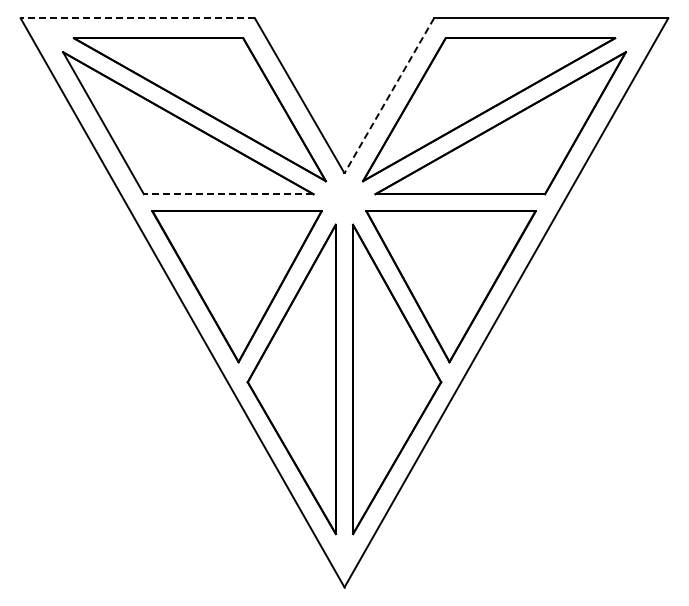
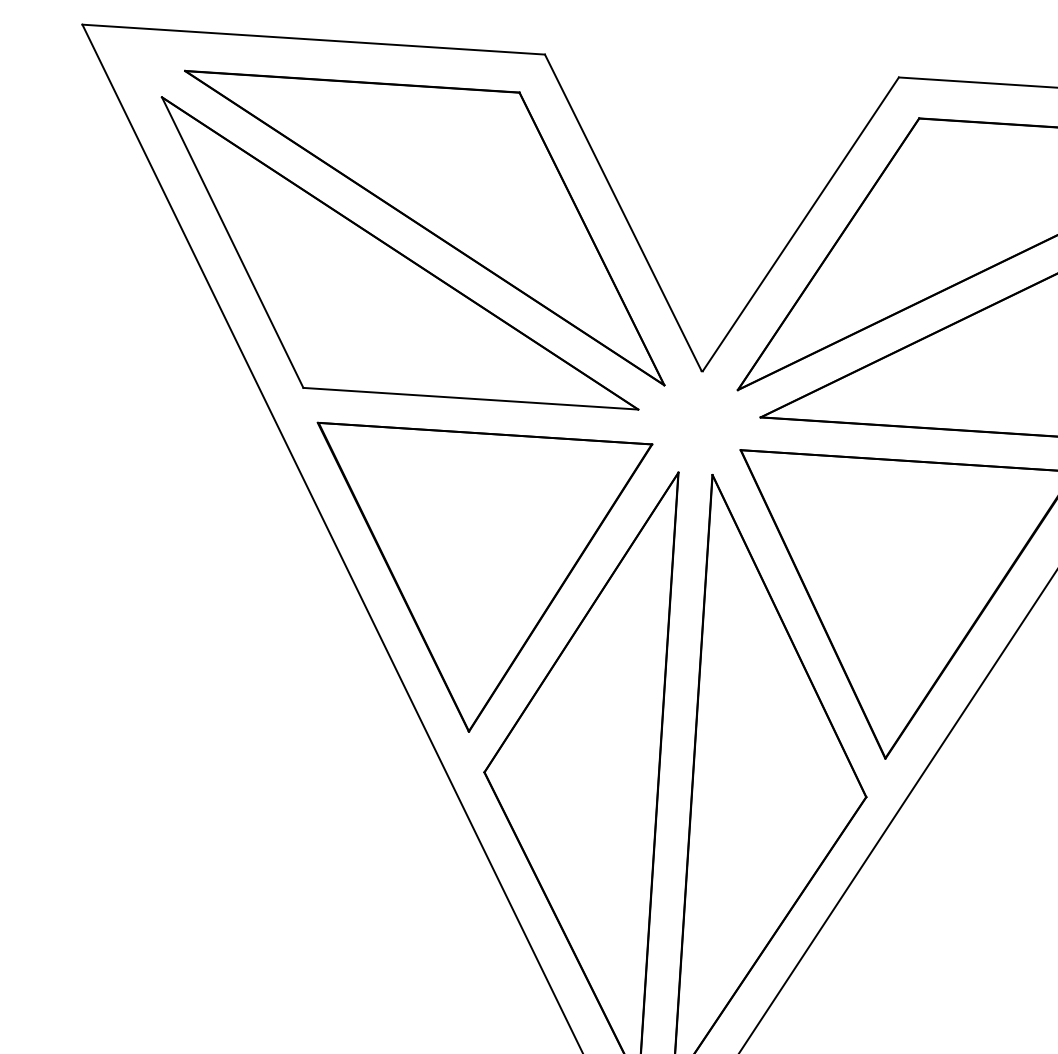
line: (137, 18) -> (313, 40), dashed -> solid
line: (389, 95) -> (800, 224), dashed -> solid
line: (228, 194) -> (470, 399), dashed -> solid

